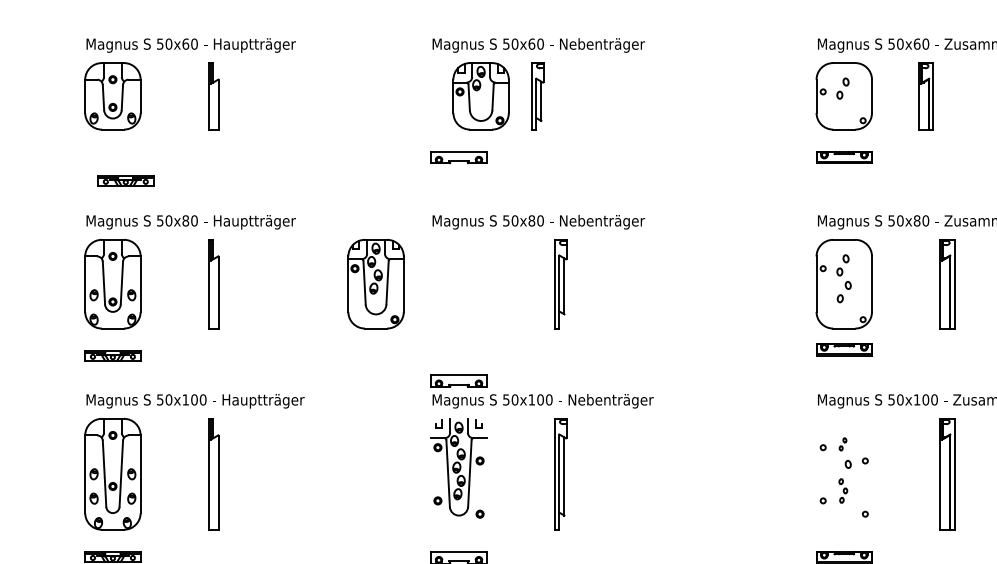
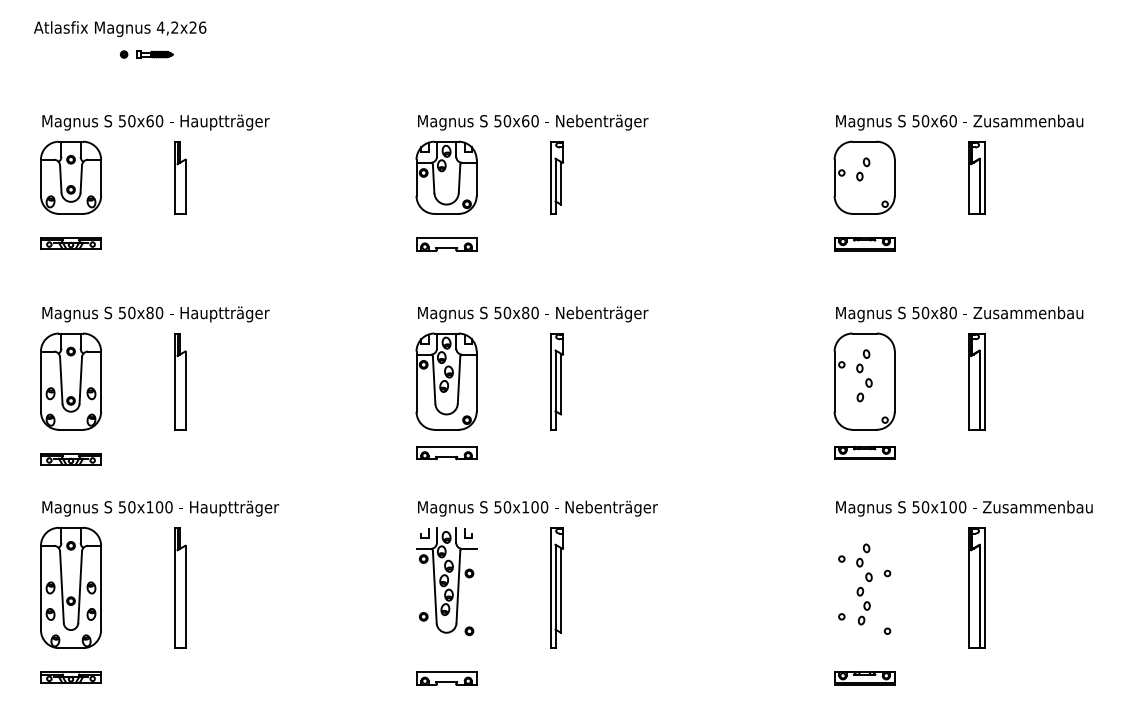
part: (481, 96) -> (446, 177), moved
part: (538, 96) -> (557, 177), moved
part: (926, 96) -> (976, 177), moved
part: (125, 180) -> (70, 243), moved
part: (375, 284) -> (446, 381), moved
part: (458, 381) -> (446, 453), moved
part: (843, 444) -> (863, 555), size x1.67
part: (843, 490) -> (863, 605), size x1.43

